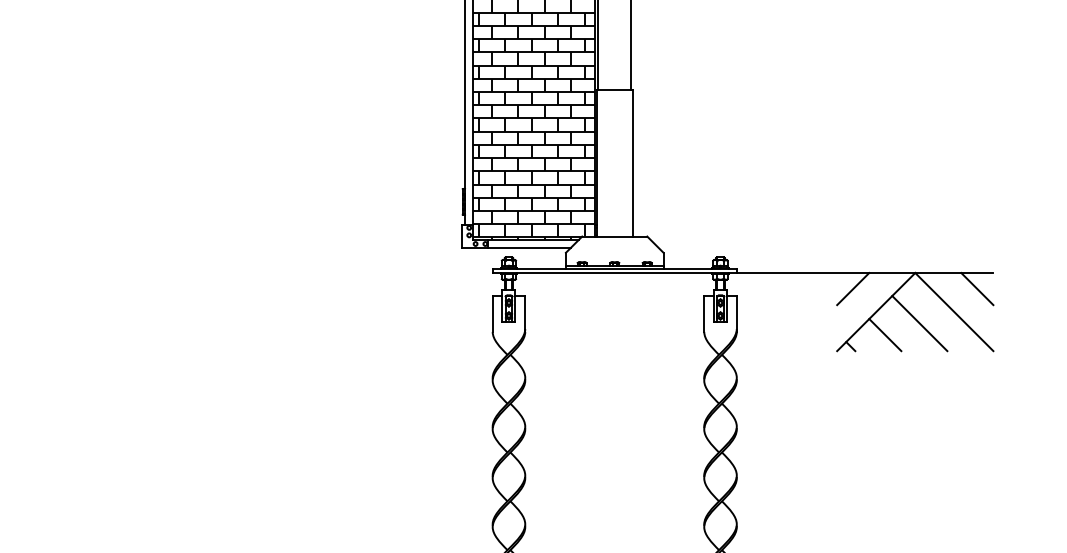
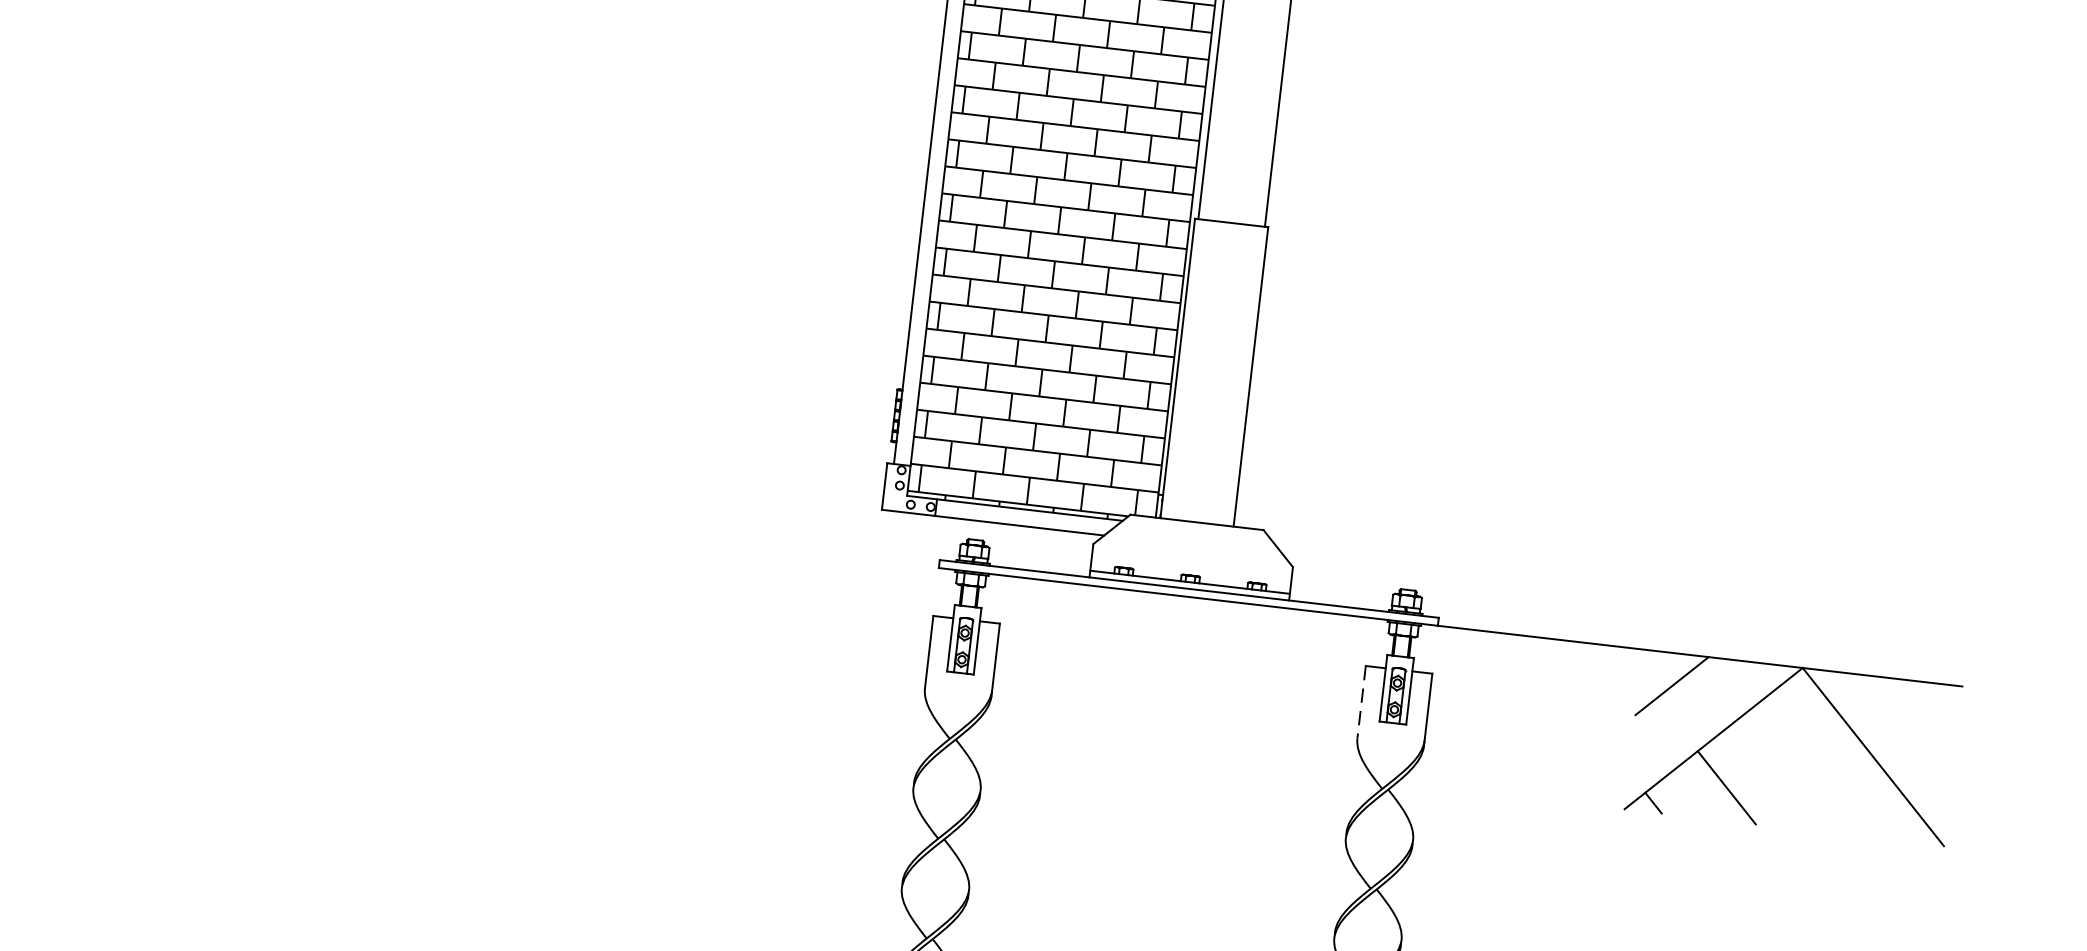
line: (977, 289) -> (1926, 716), removed
line: (704, 314) -> (1362, 702), solid -> dashed
line: (919, 323) -> (1799, 772), removed

